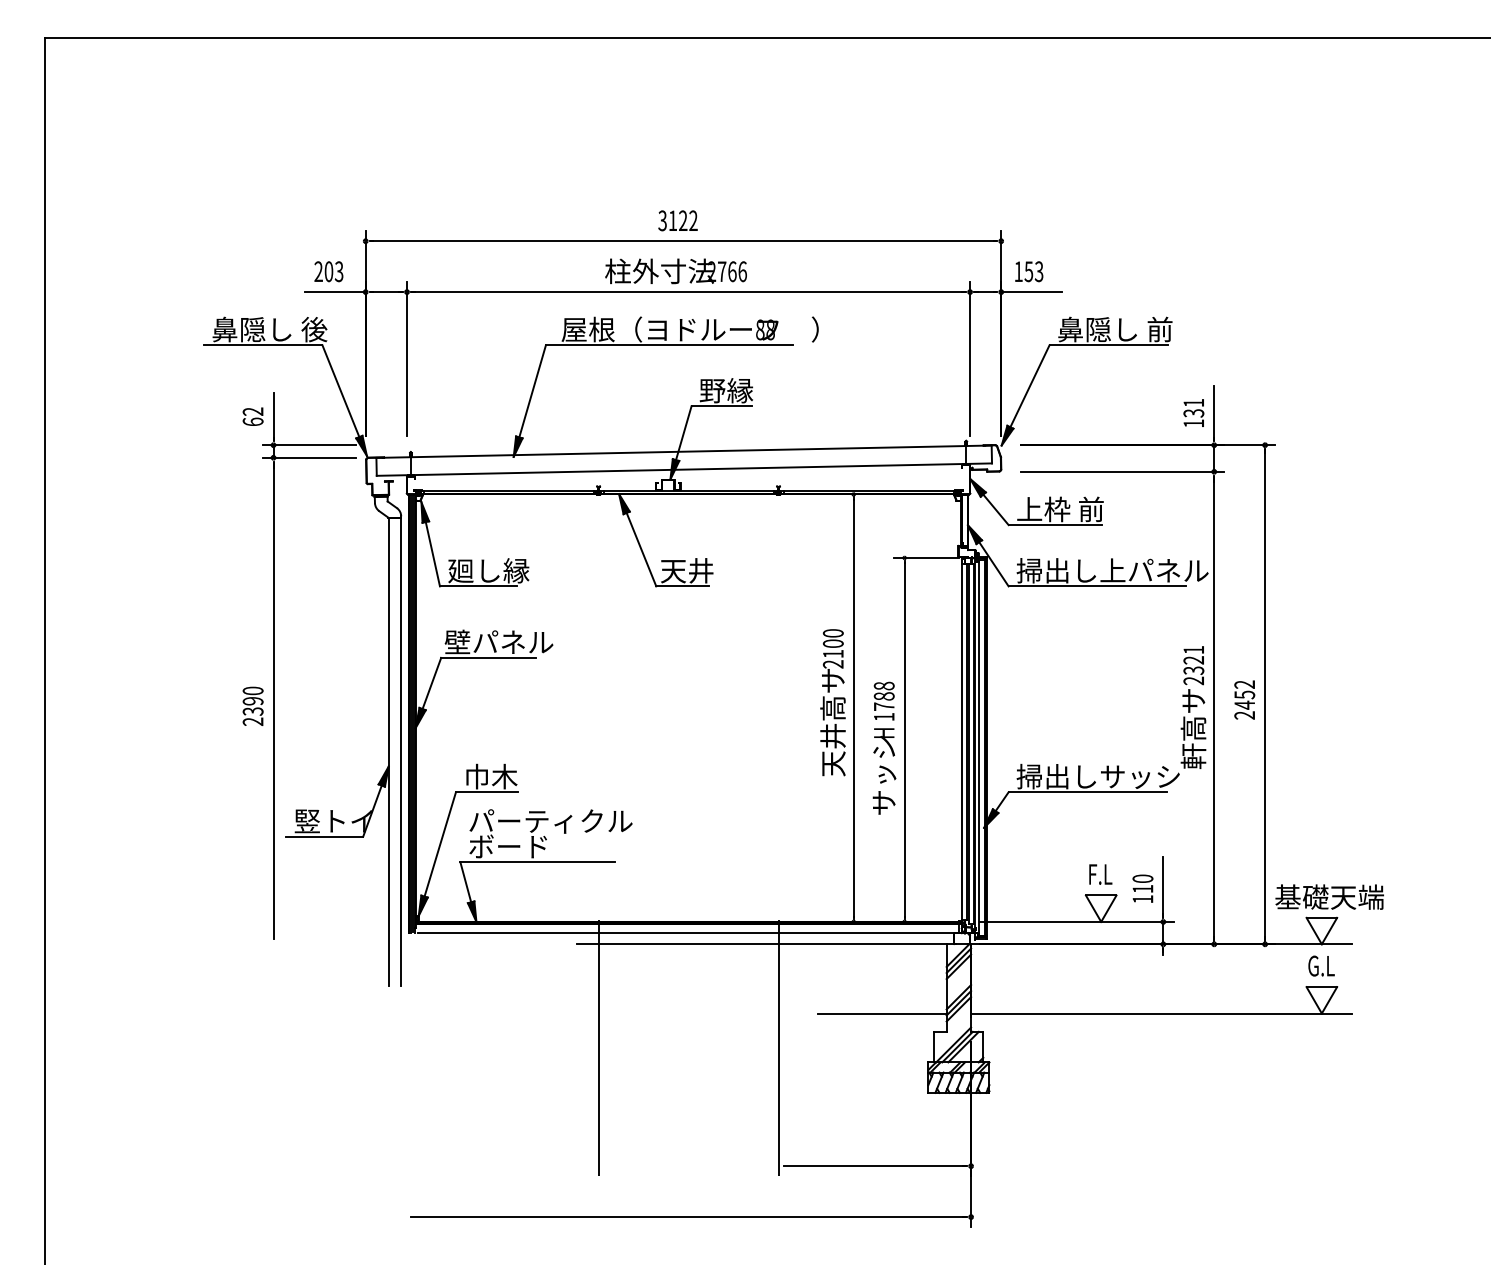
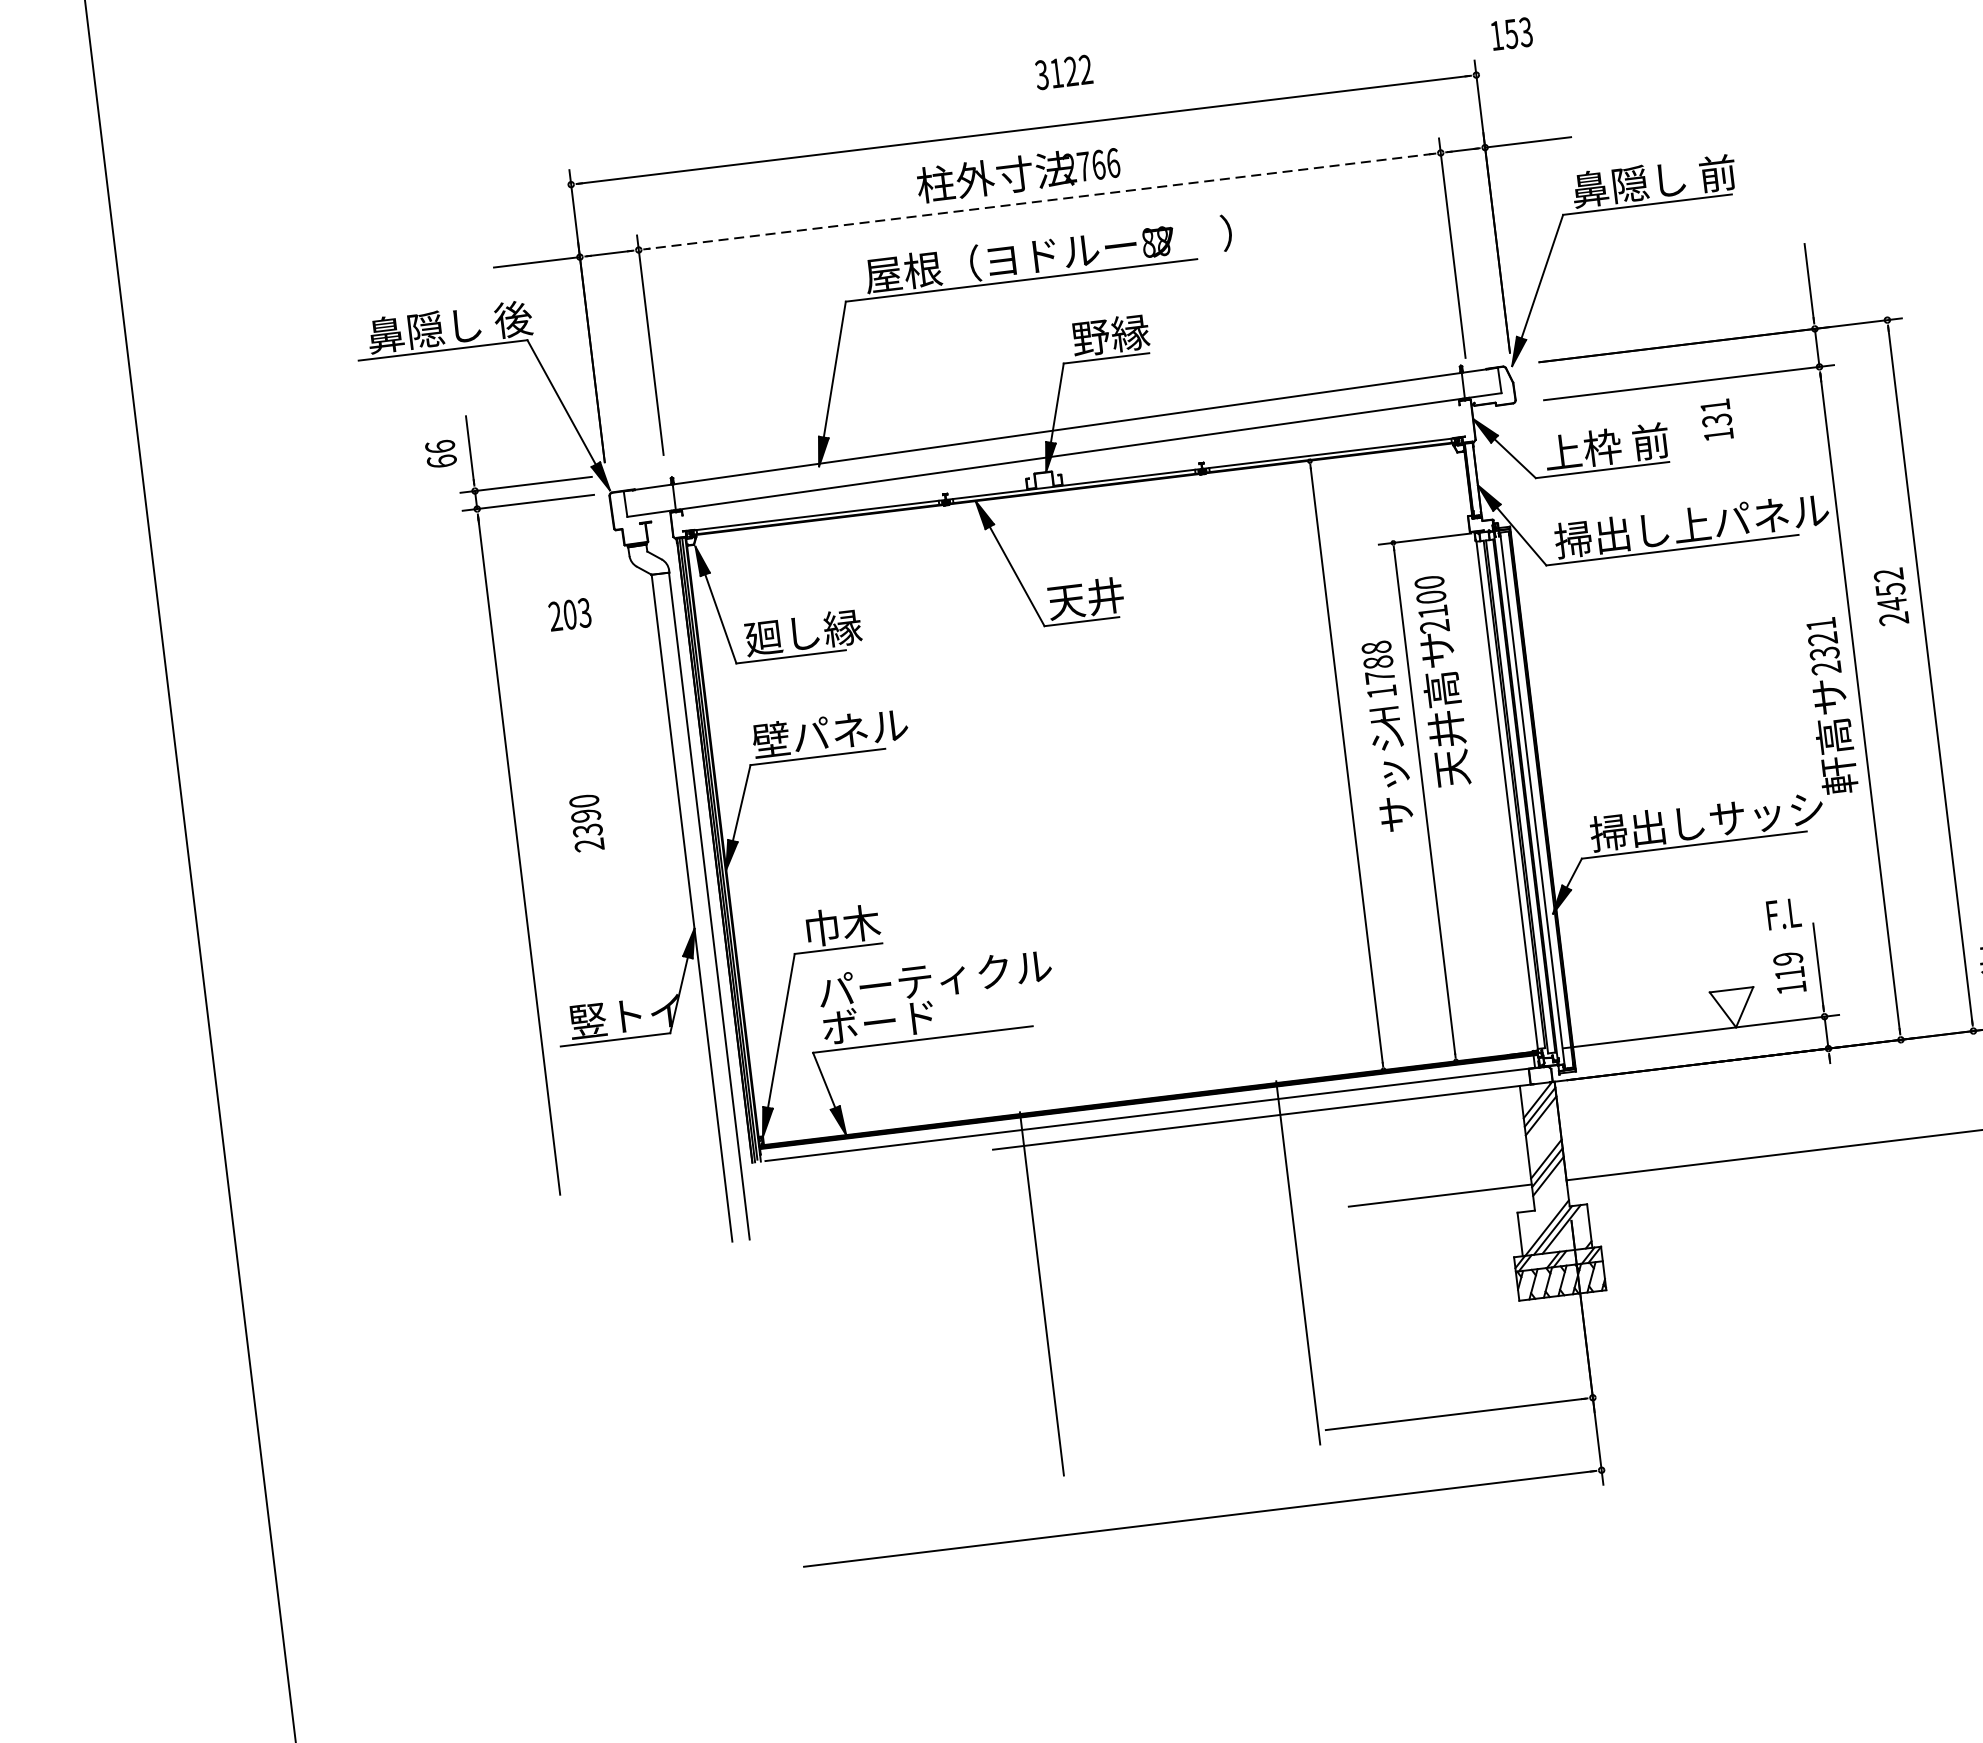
text: (677, 220) -> (1063, 72), moved
text: (328, 271) -> (569, 614), moved
text: (1029, 271) -> (1512, 33), moved
line: (688, 292) -> (1039, 202), solid -> dashed
text: (252, 411) -> (439, 446), 62 -> 66
text: (1193, 412) -> (1716, 419), moved
text: (1244, 699) -> (1890, 596), moved
text: (832, 702) -> (1440, 681), moved
text: (252, 705) -> (585, 822), moved
text: (884, 747) -> (1387, 735), moved
text: (1100, 874) -> (1783, 914), moved
text: (1142, 878) -> (1787, 958), 110 -> 119

